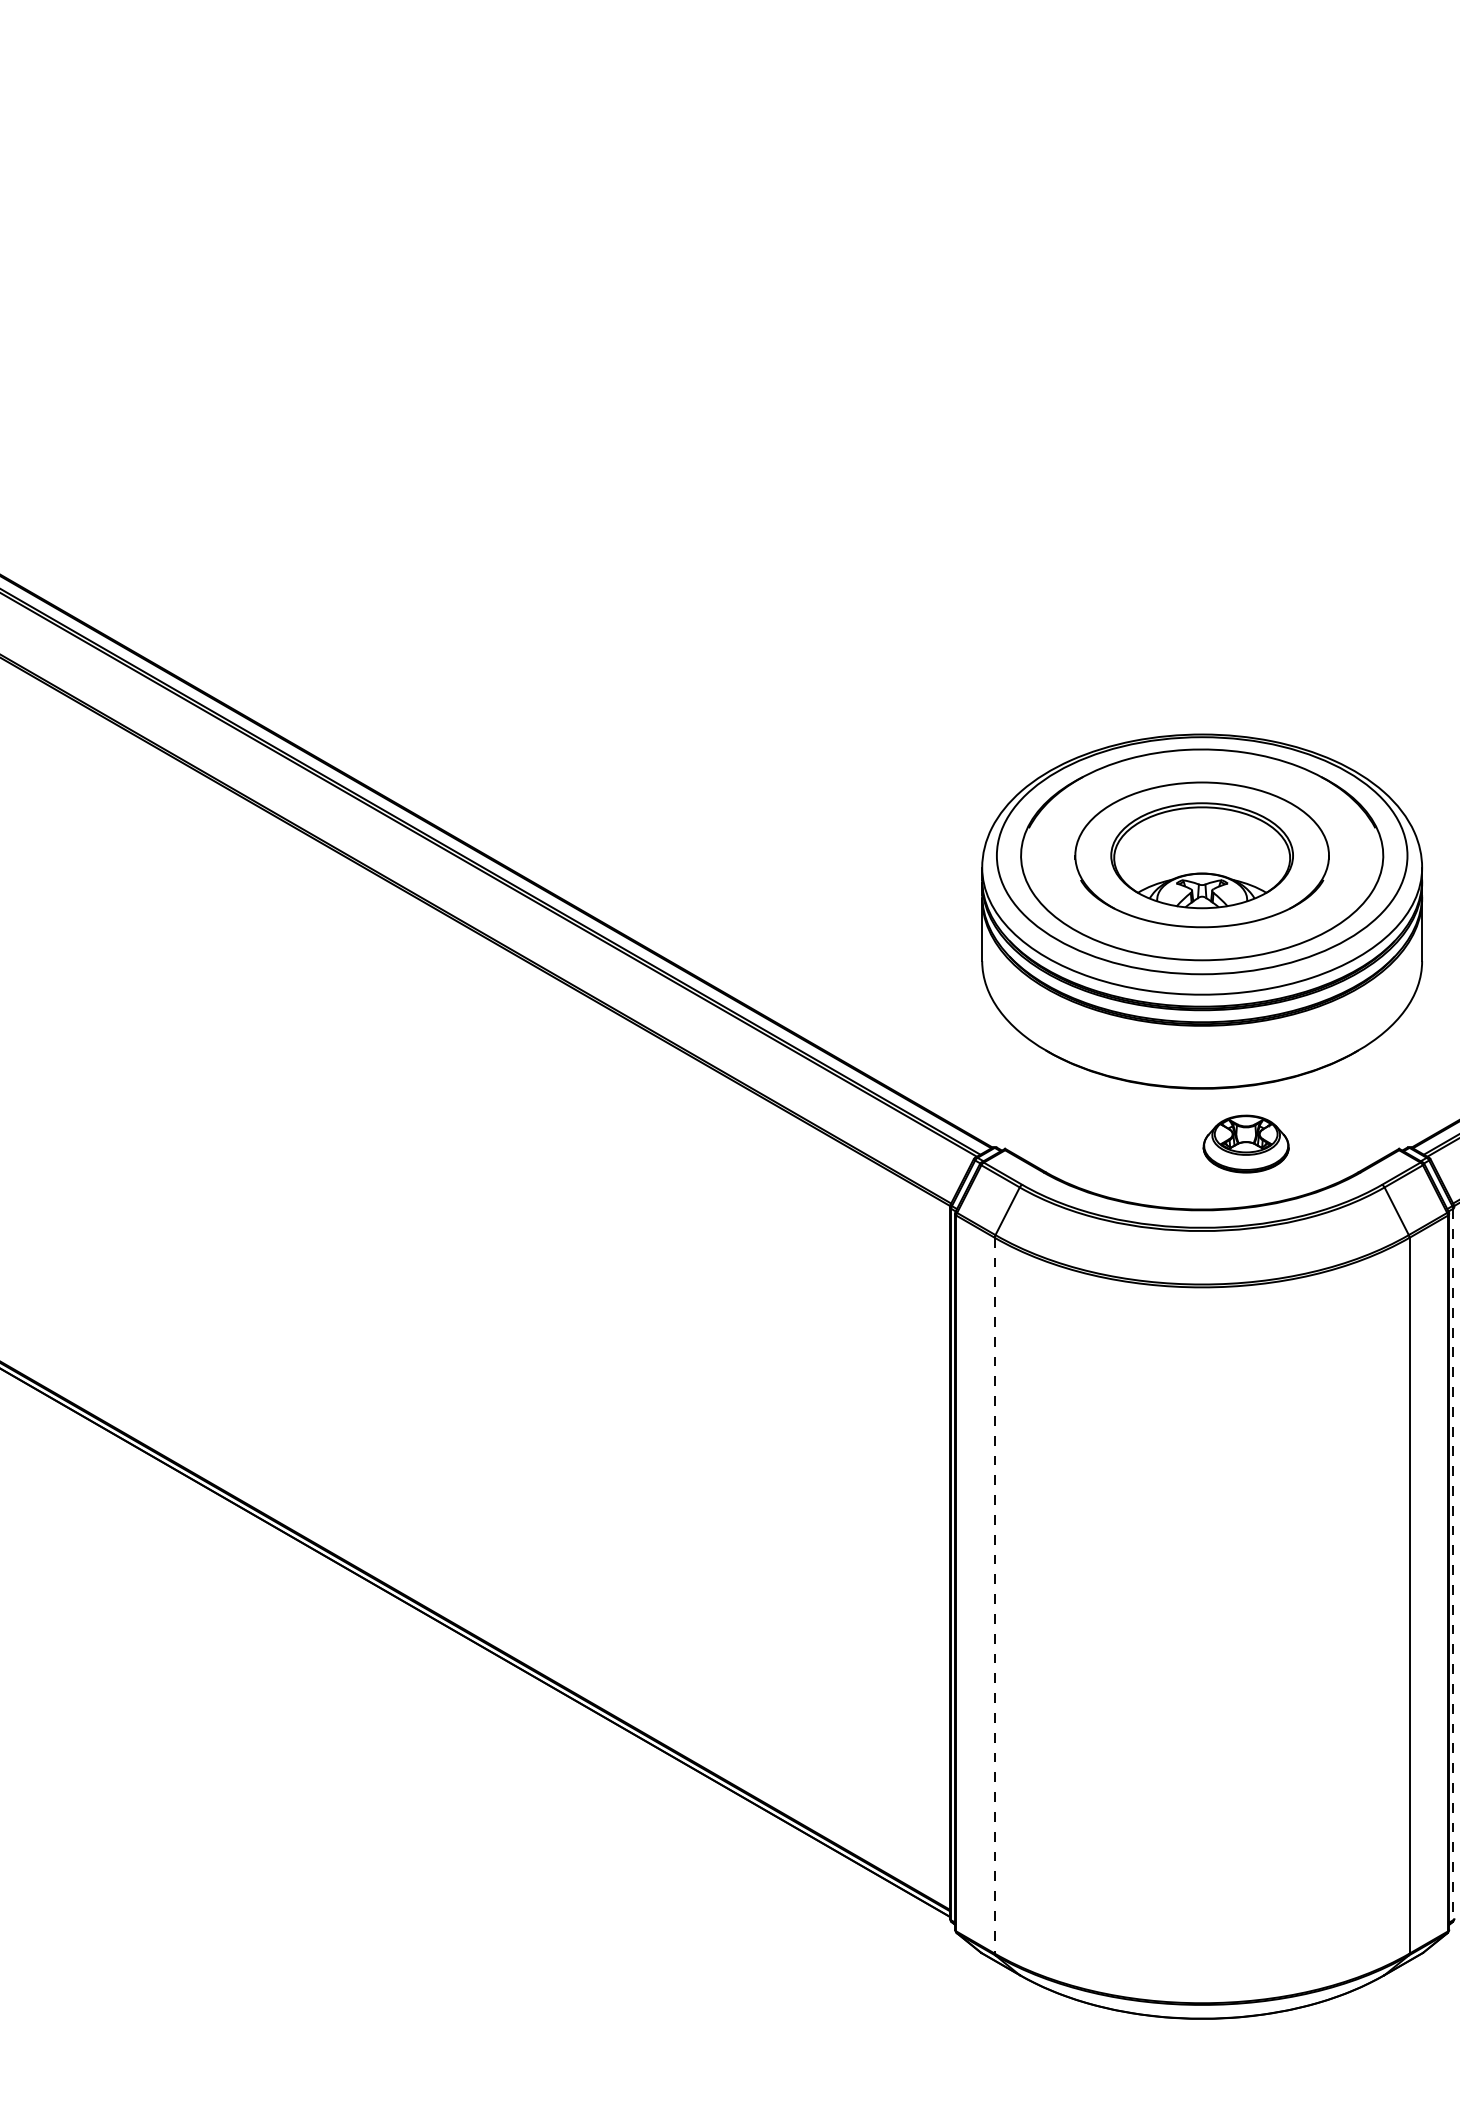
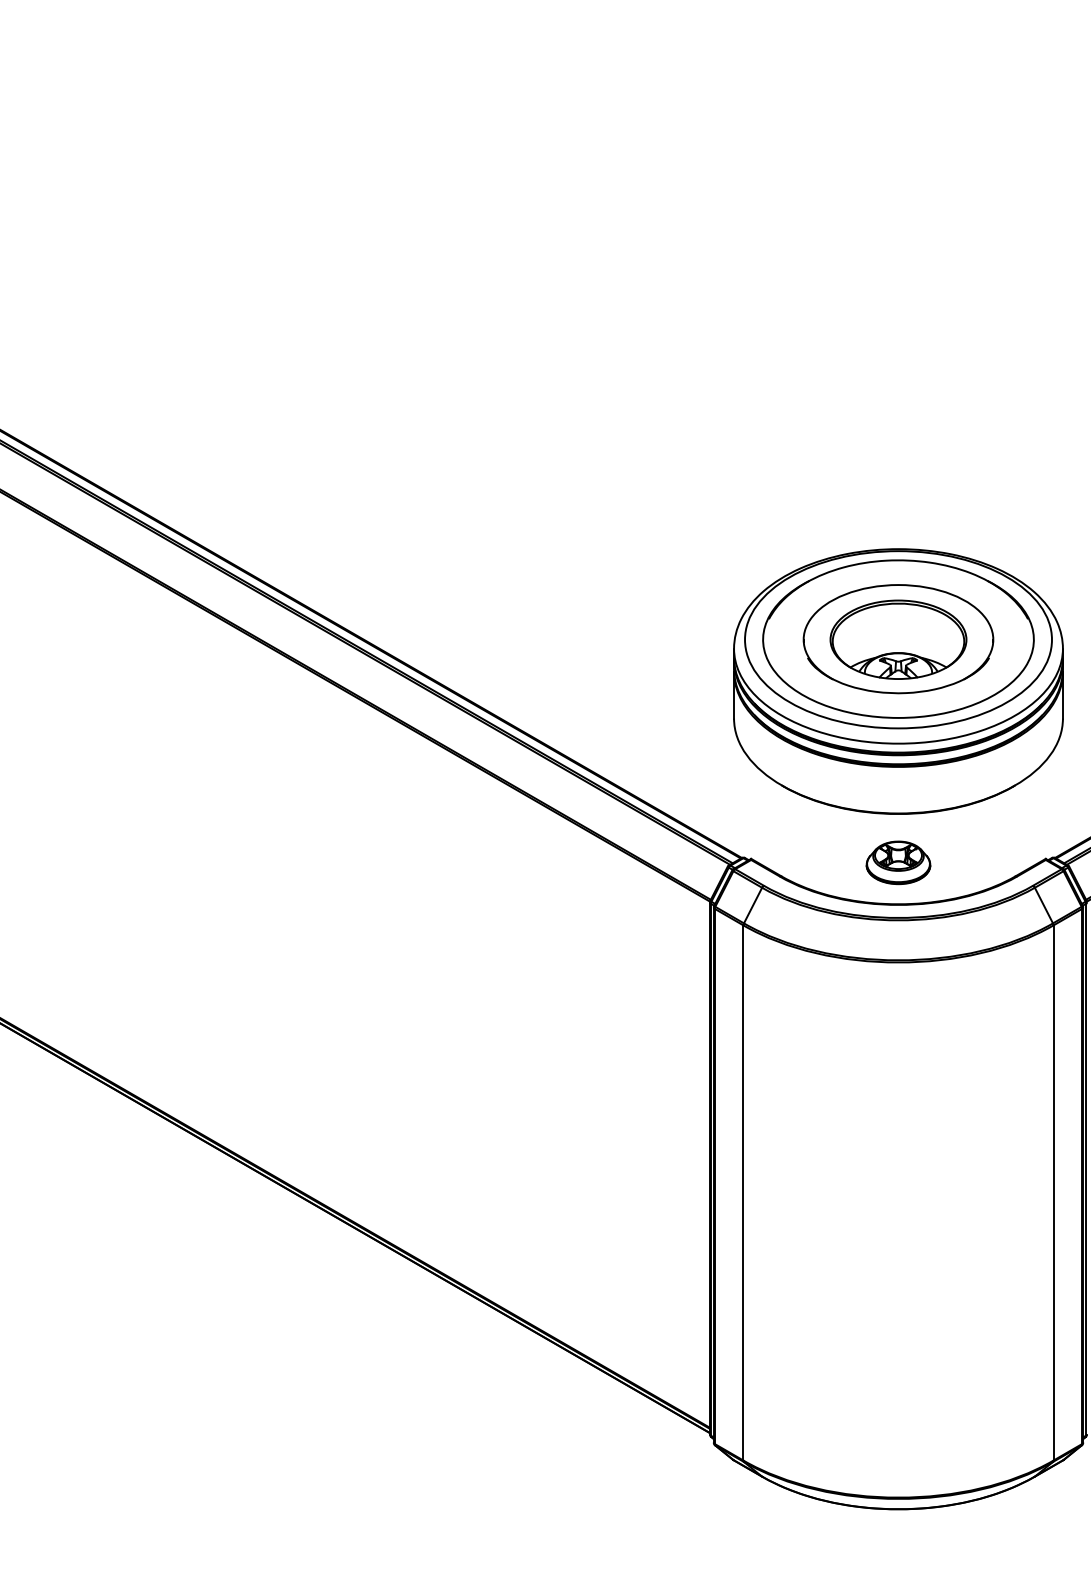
part: (1245, 1143) -> (897, 862), moved
line: (1453, 1564) -> (1086, 1169), dashed -> solid
line: (994, 1595) -> (743, 1192), dashed -> solid

